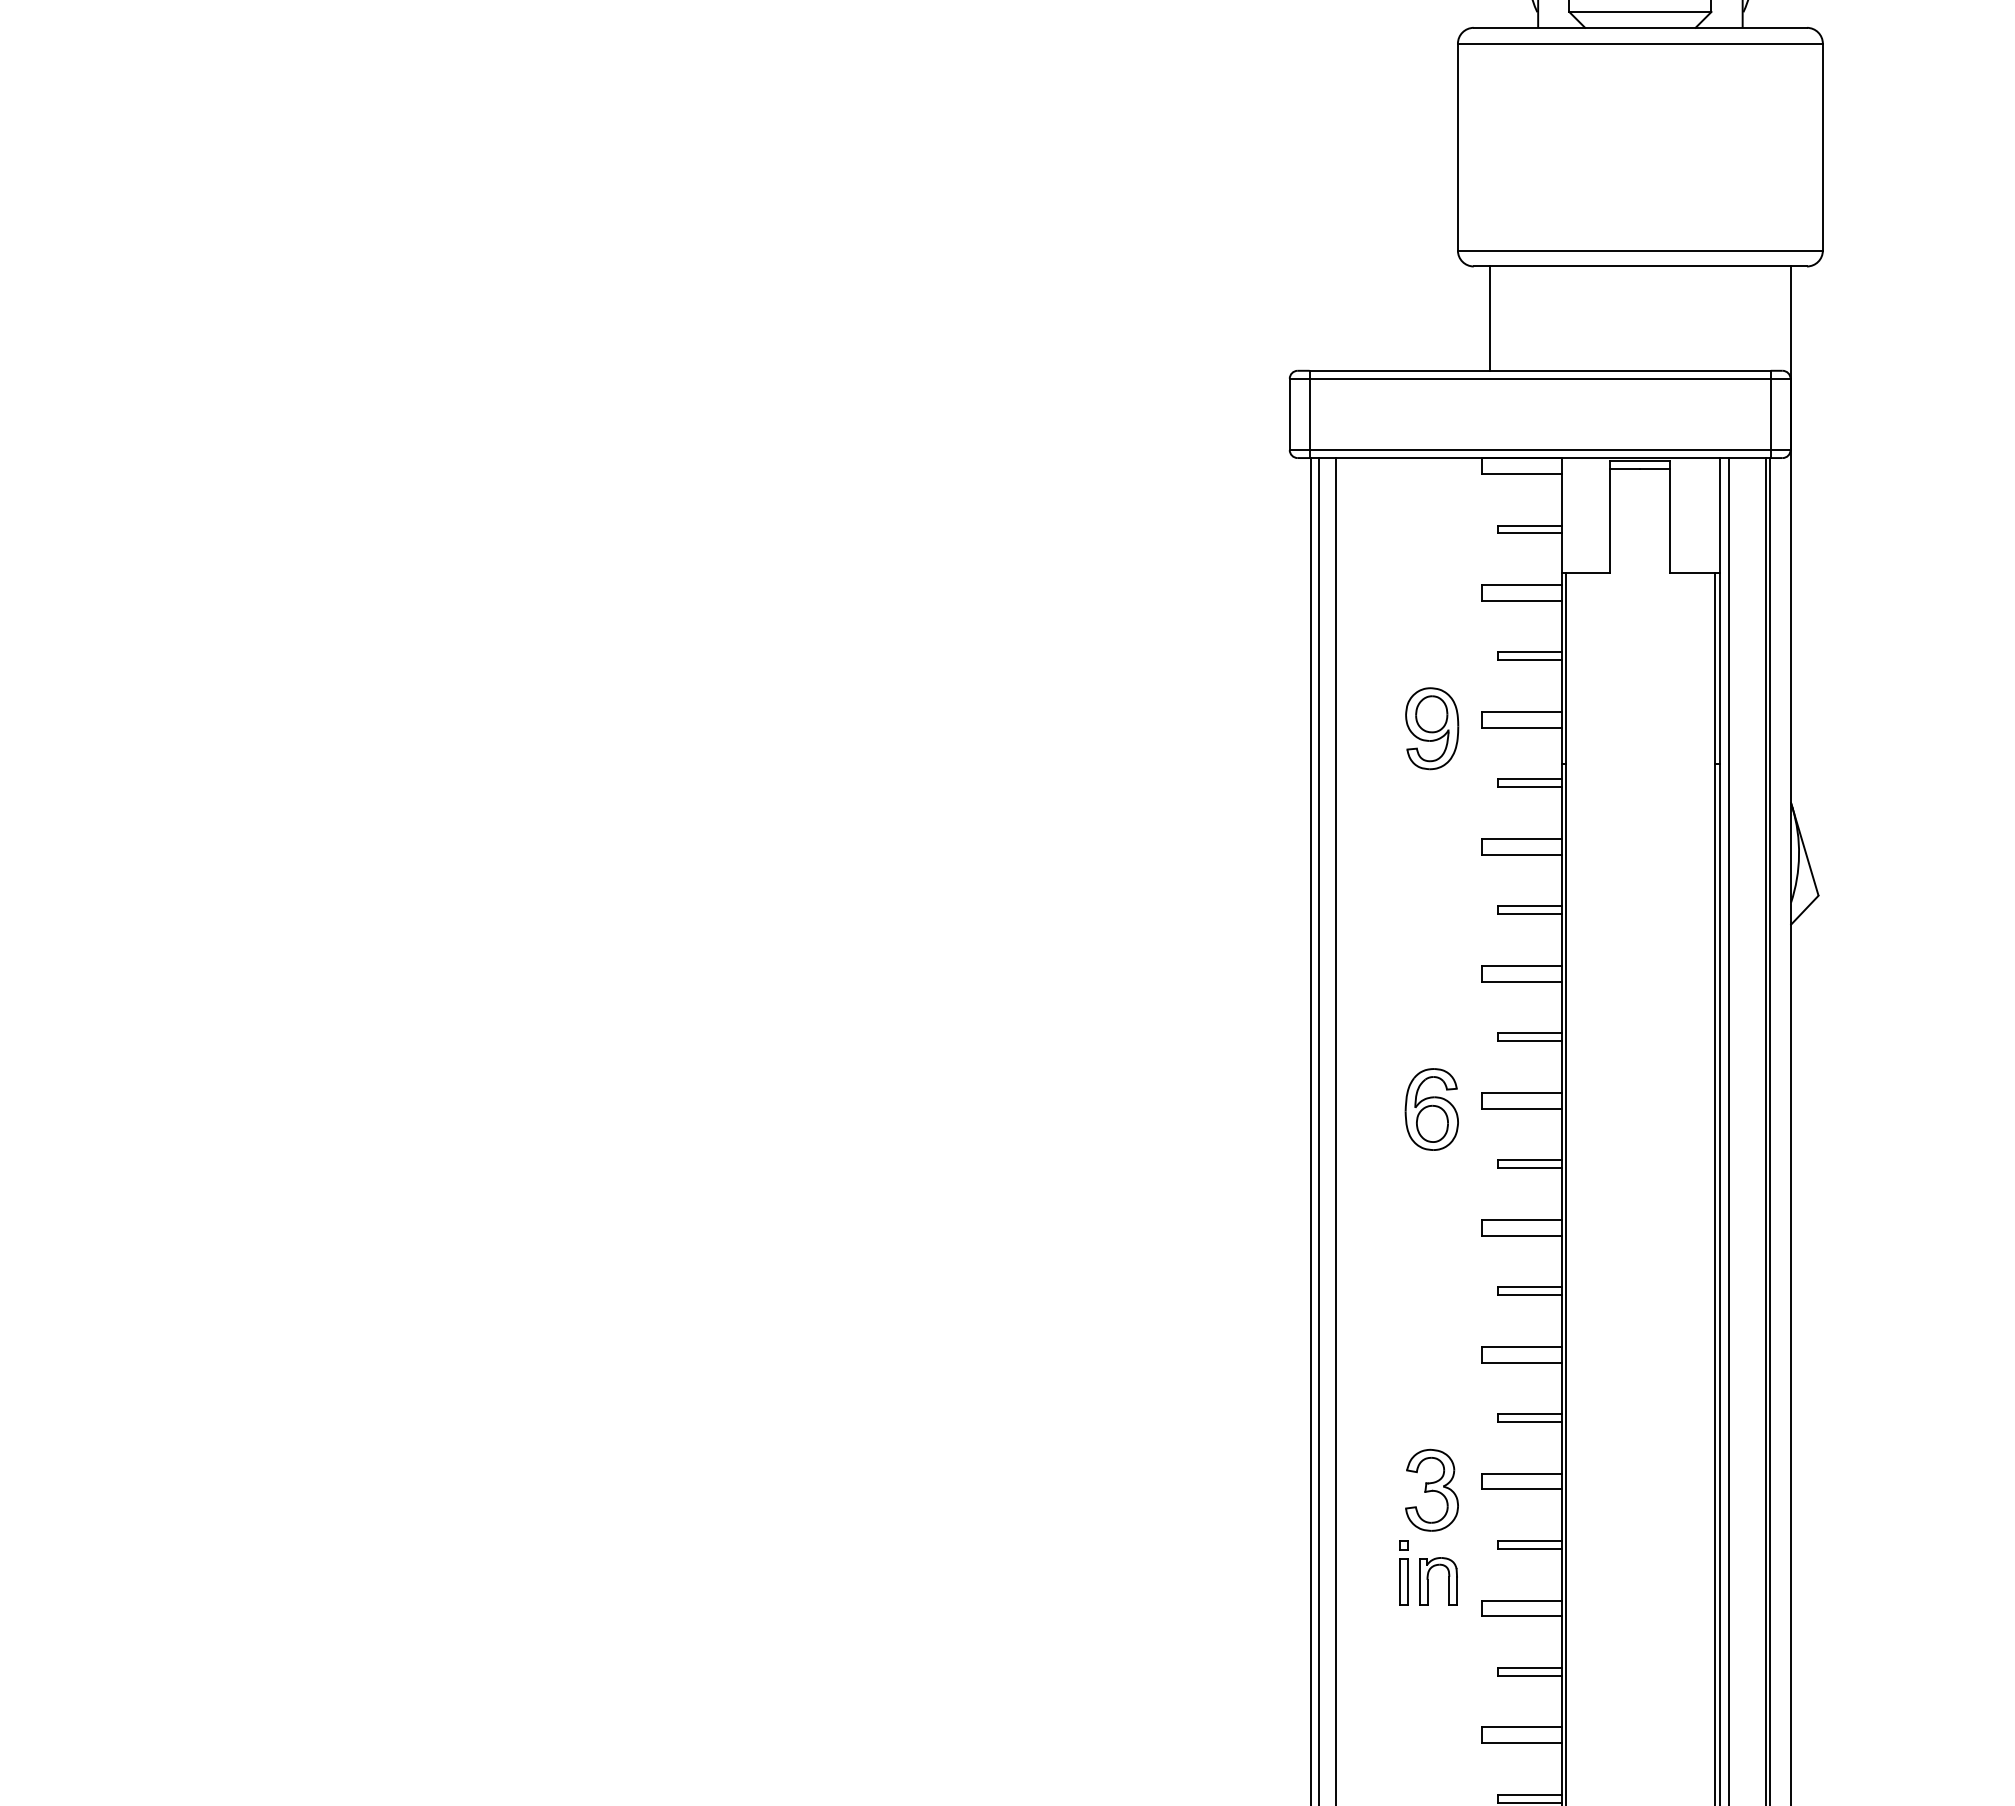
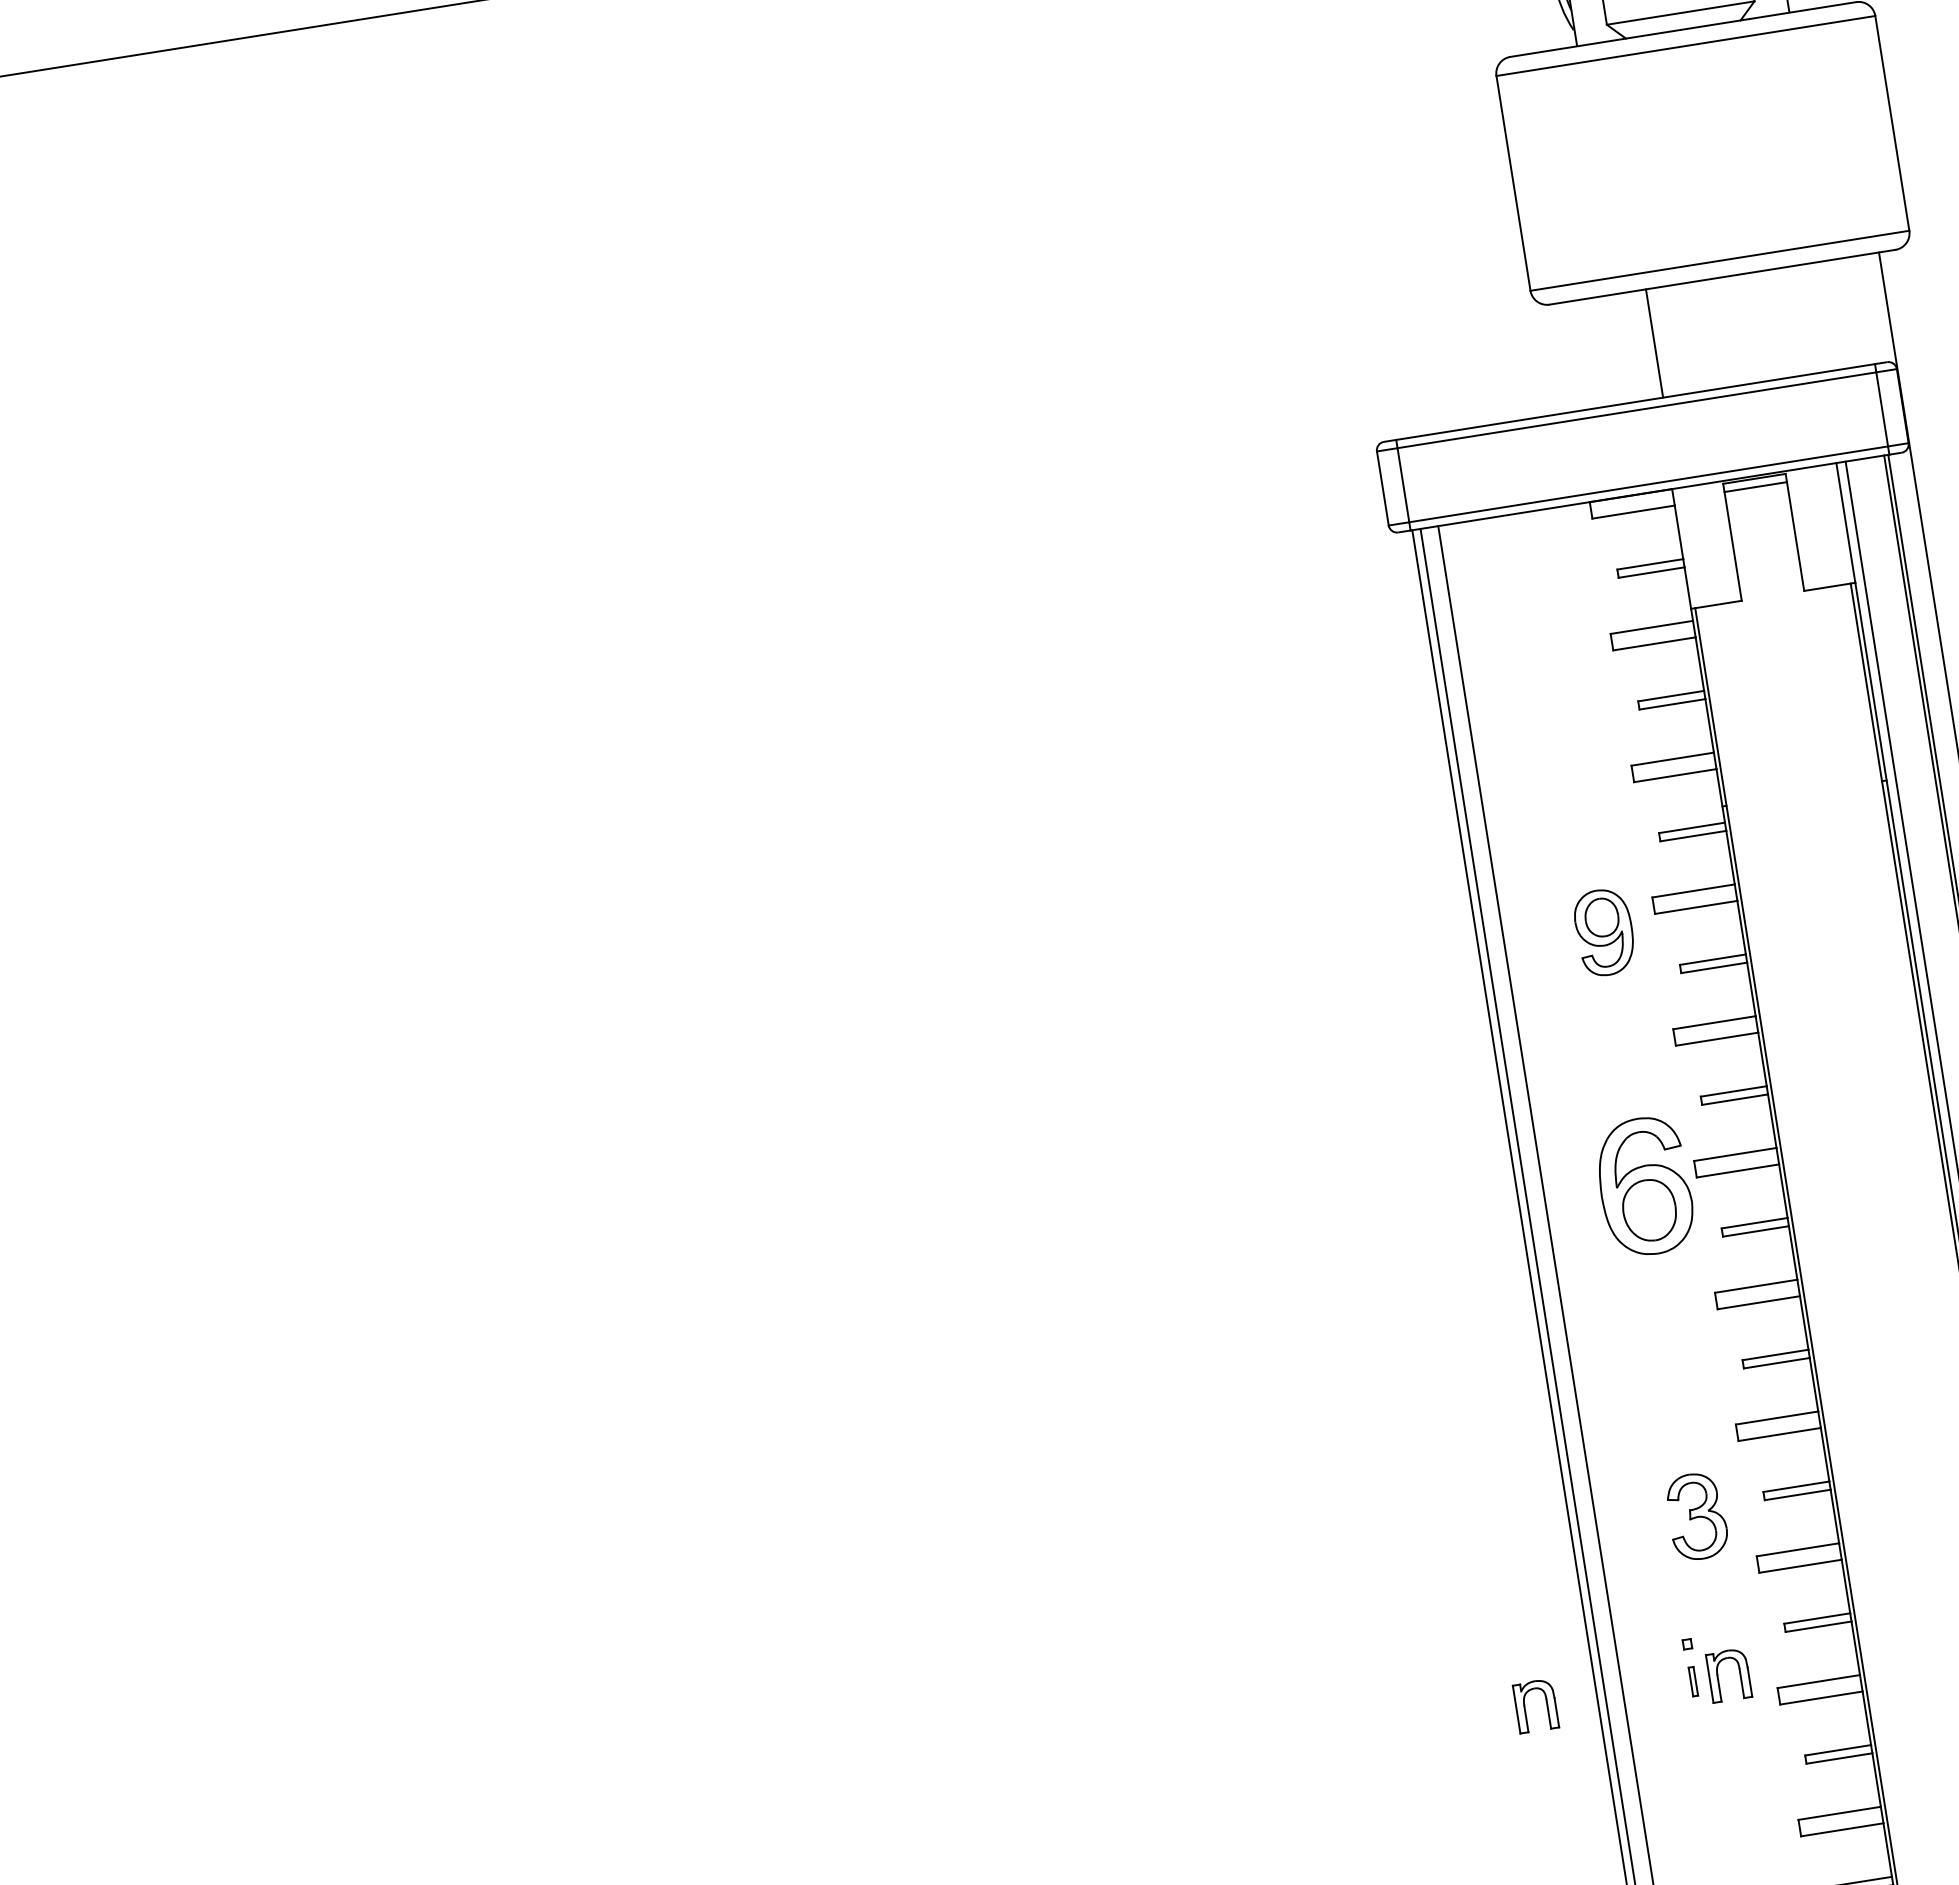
line: (1489, 318) -> (1654, 343), moved
part: (1432, 728) -> (1605, 932), moved
part: (1431, 1109) -> (1644, 1186), size x1.6
part: (1431, 1489) -> (1696, 1515), moved
part: (1242, 1581) -> (1525, 1707), added
part: (1403, 1581) -> (1692, 1681), size x0.6

